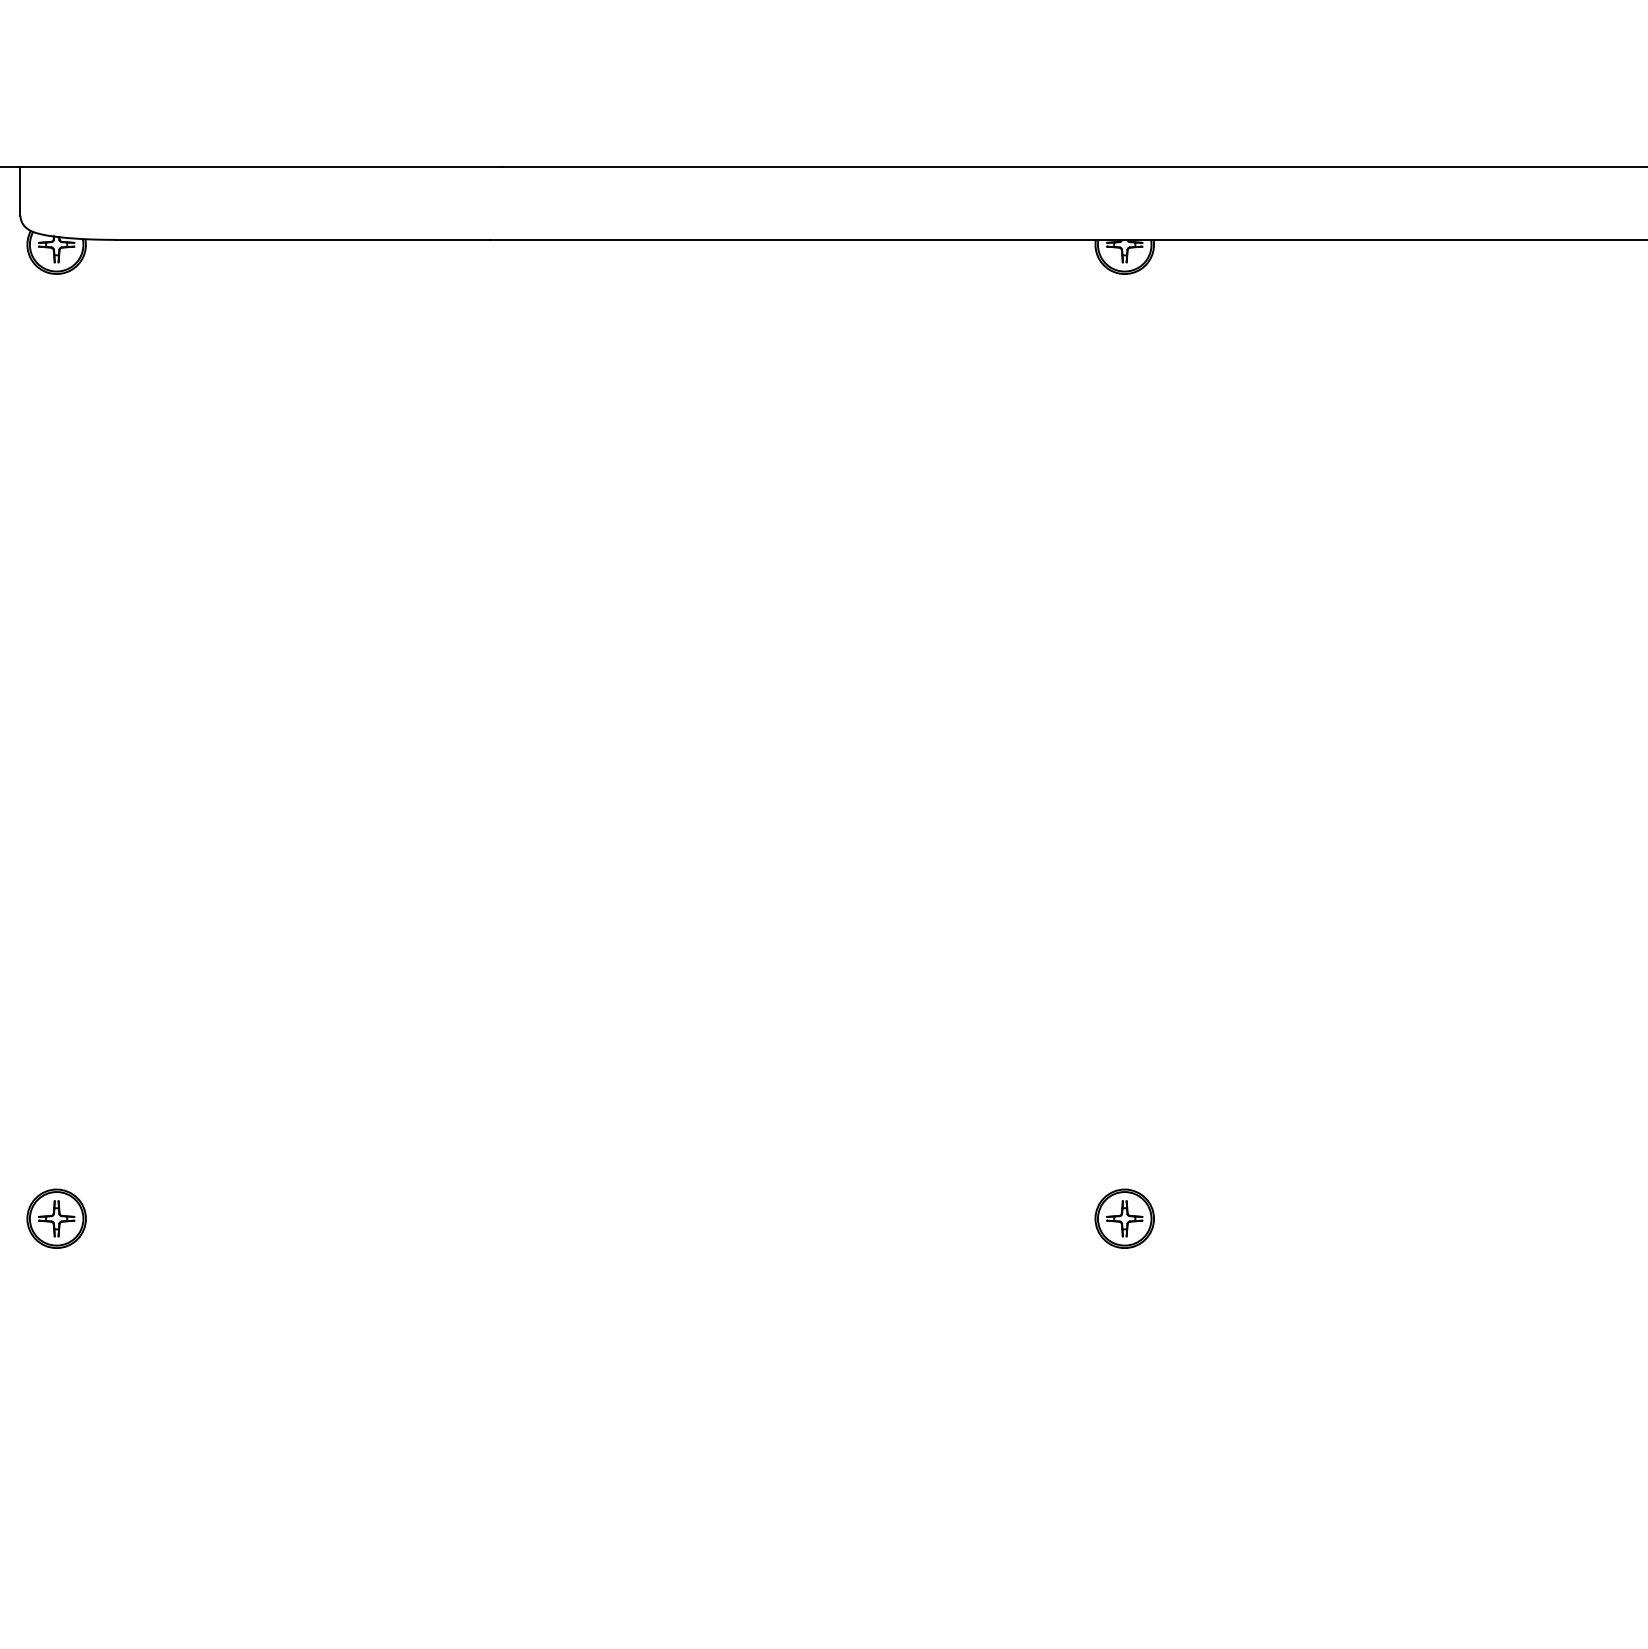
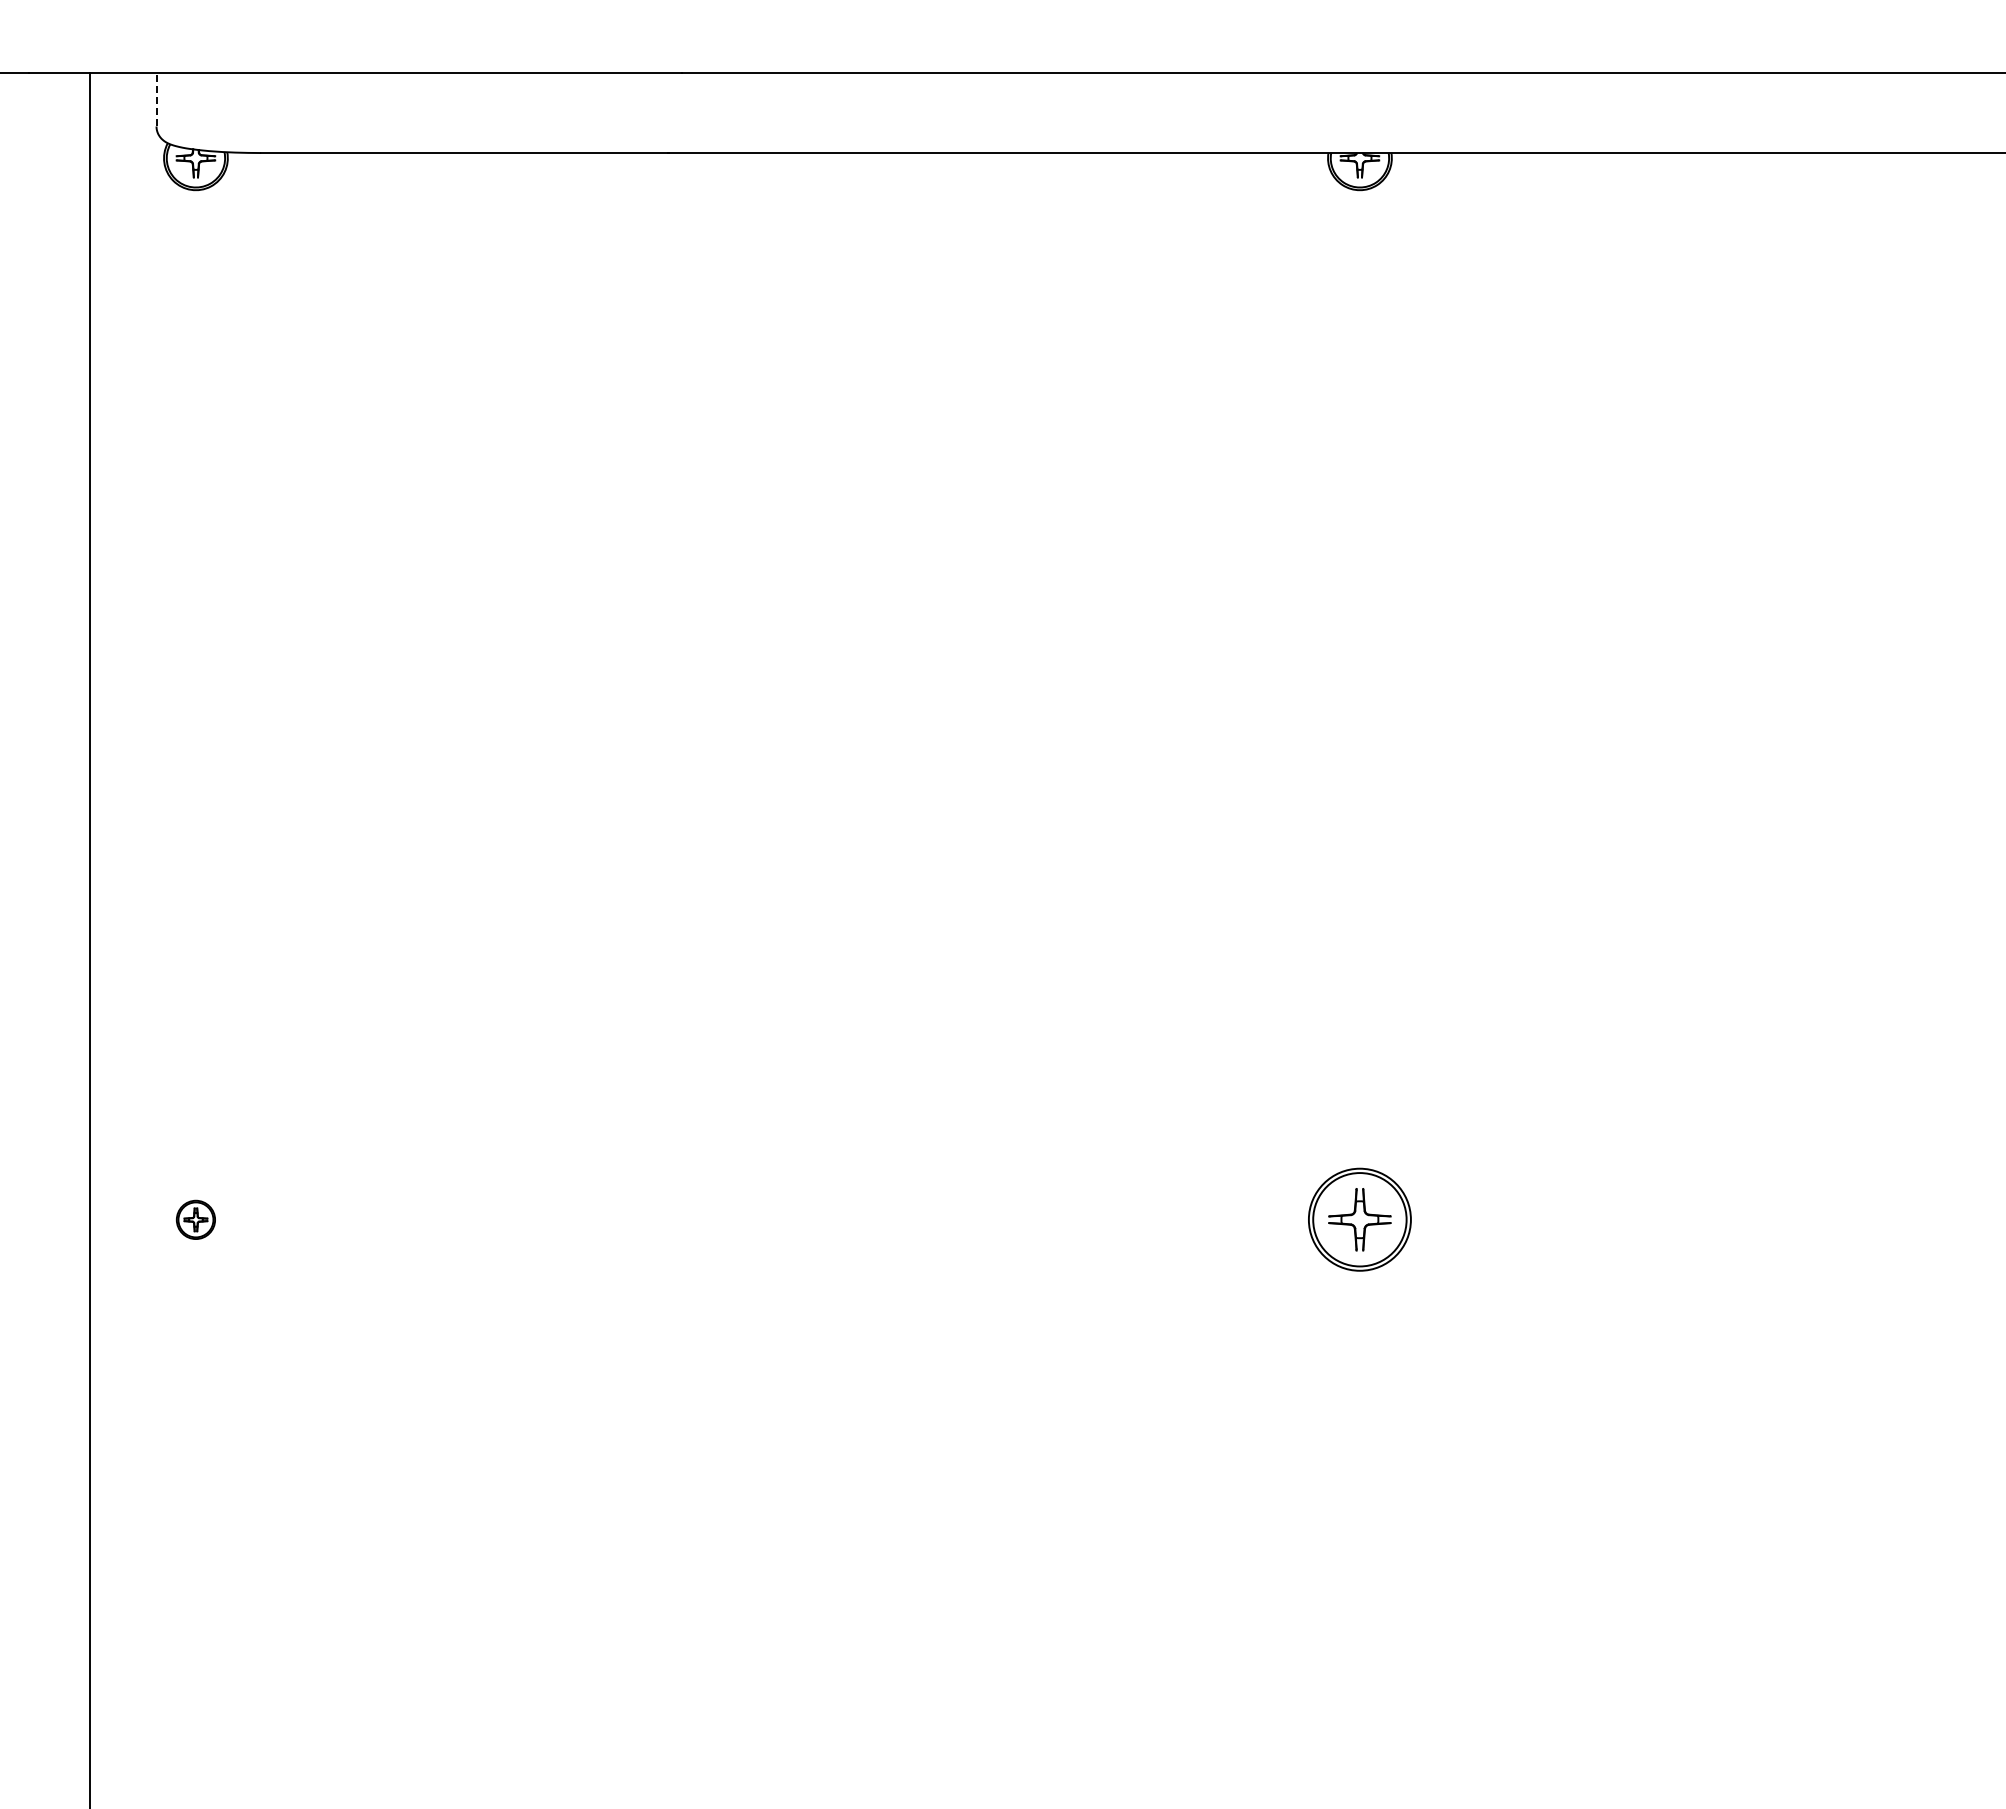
line: (20, 190) -> (156, 99), solid -> dashed
part: (56, 1218) -> (195, 1219), size x0.6
part: (1124, 1218) -> (1359, 1219), size x1.6

